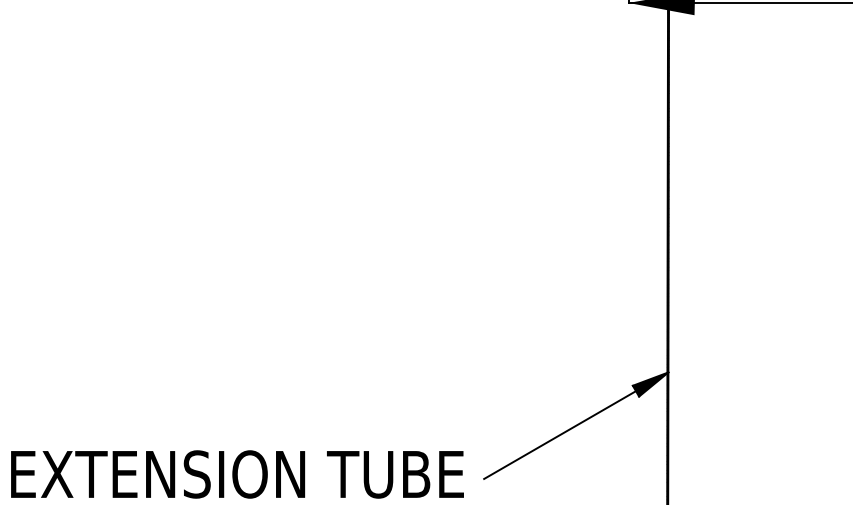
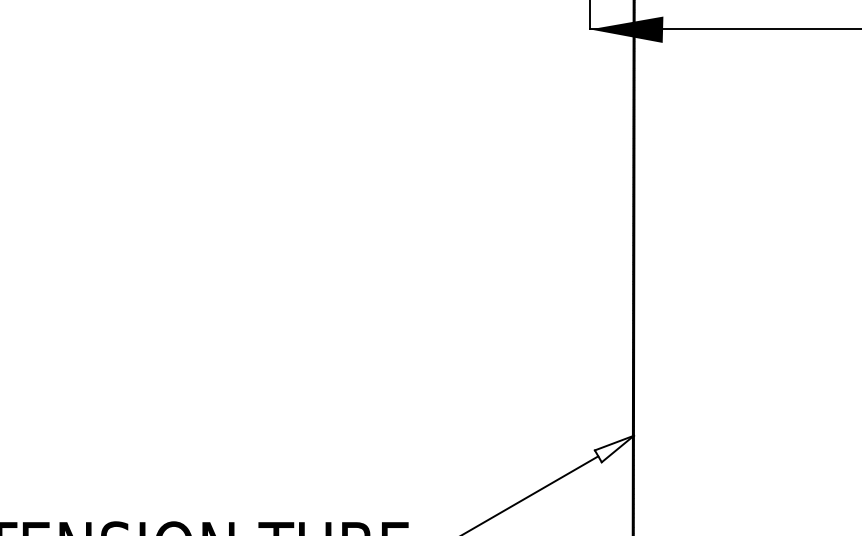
fill: (650, 384) -> (614, 448), removed

